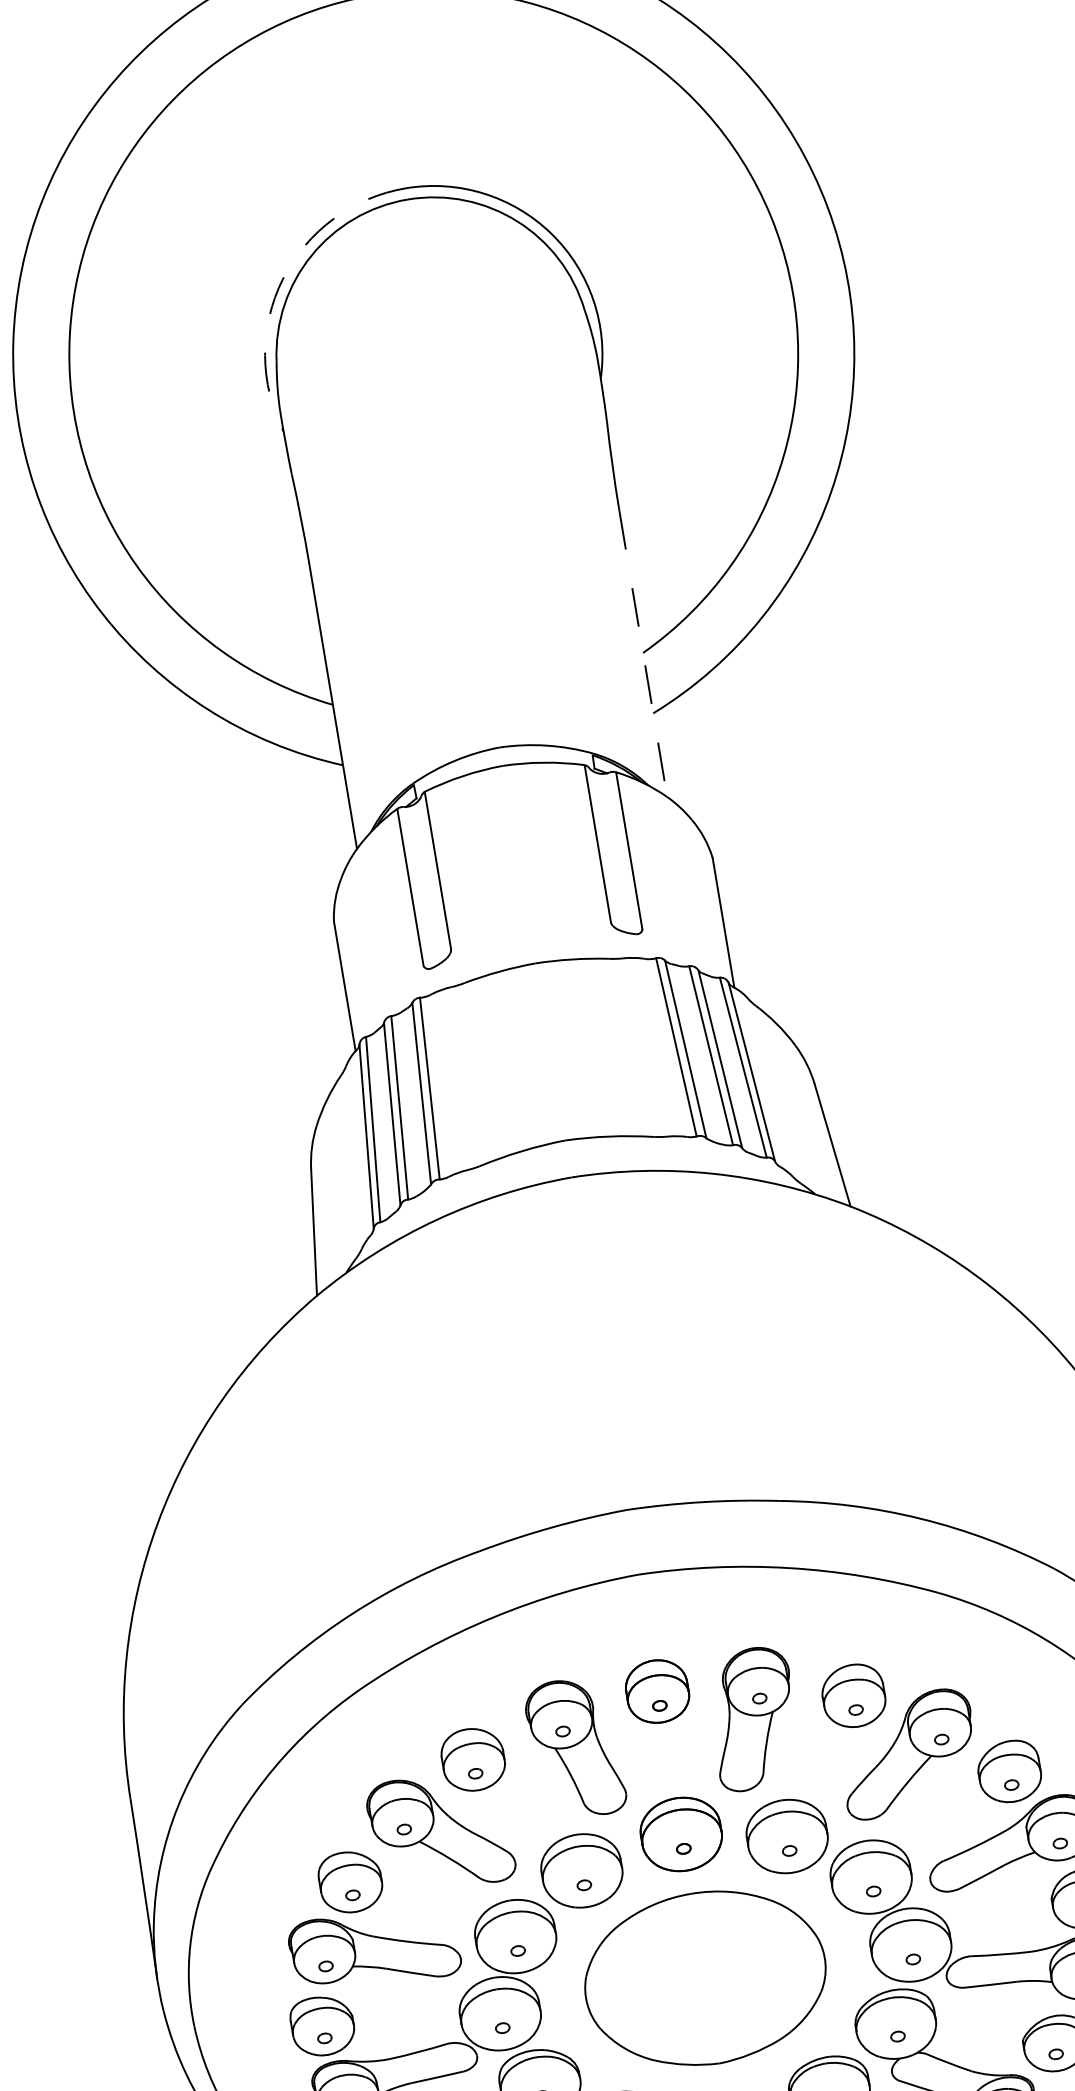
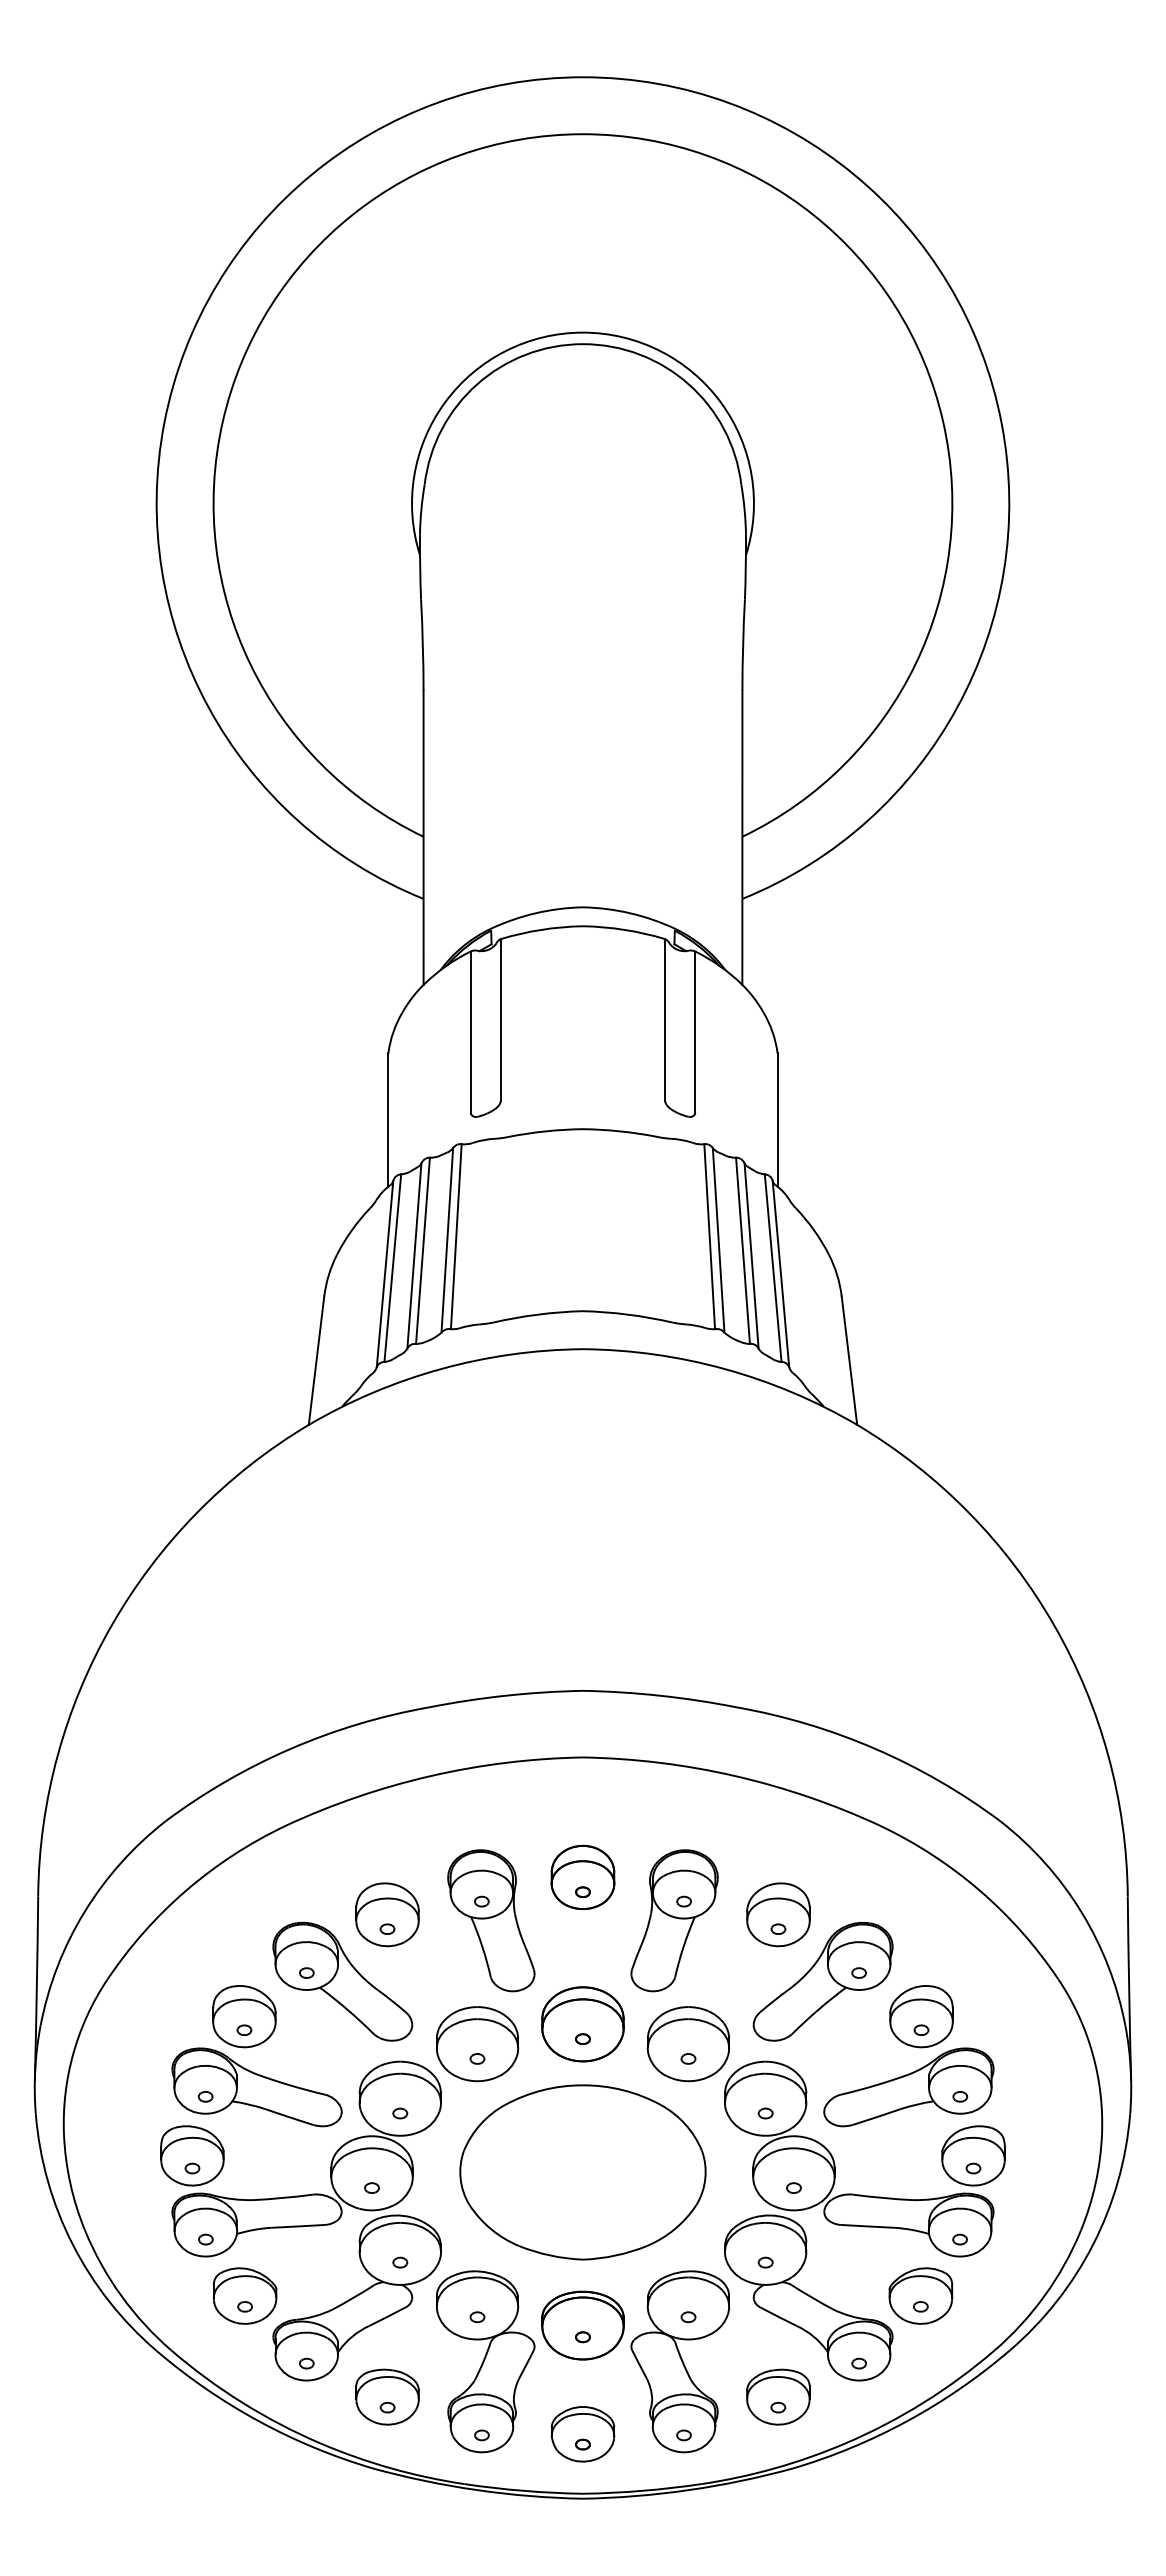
arc: (282, 278) -> (444, 402), dashed -> solid
line: (643, 654) -> (742, 838), dashed -> solid

